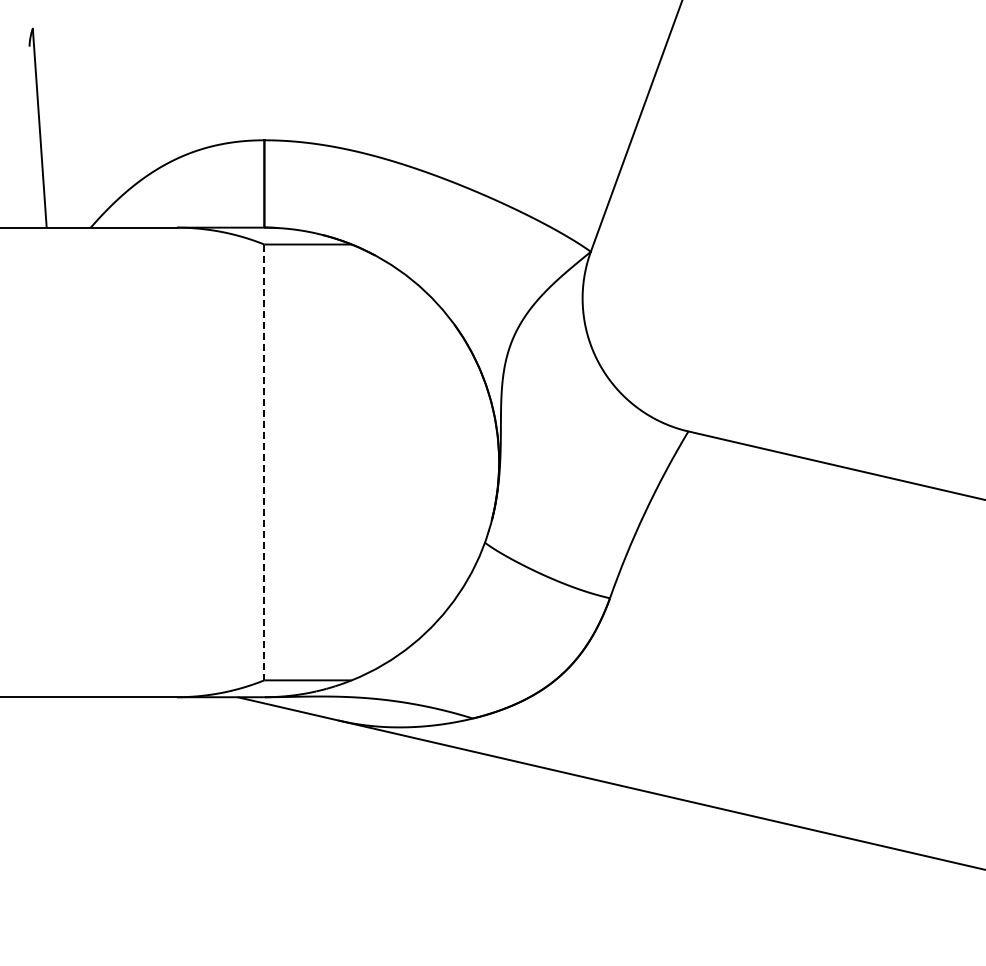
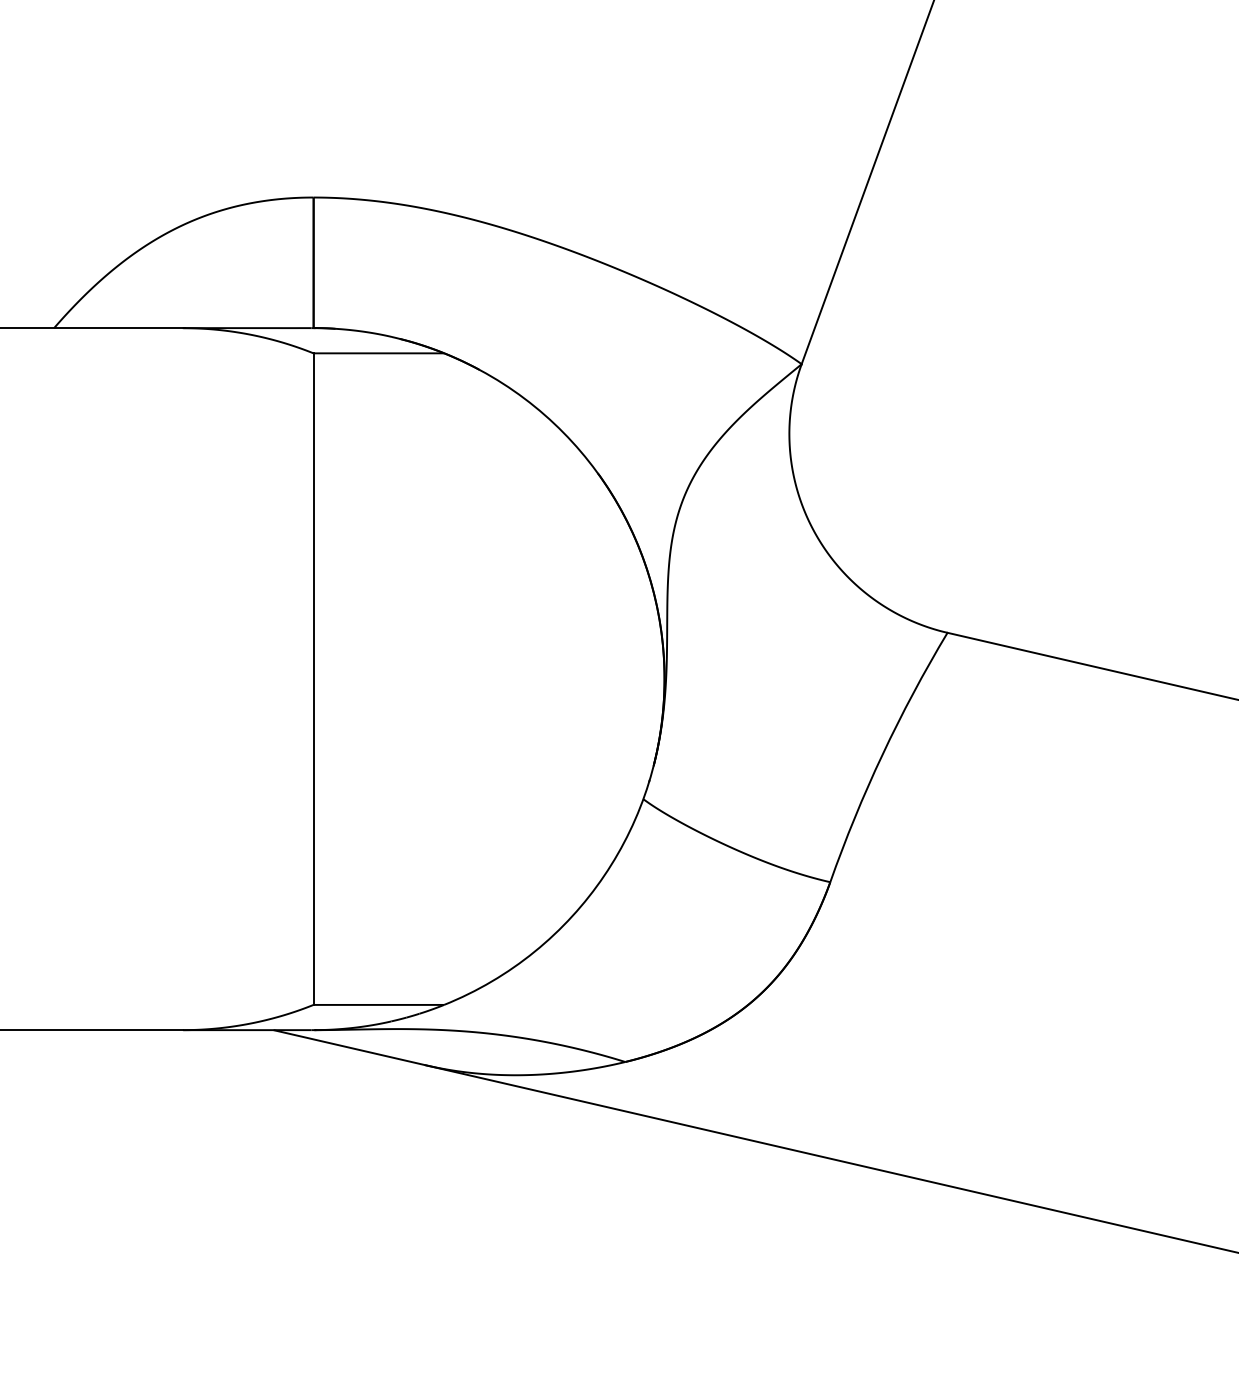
line: (264, 462) -> (313, 679), dashed -> solid

